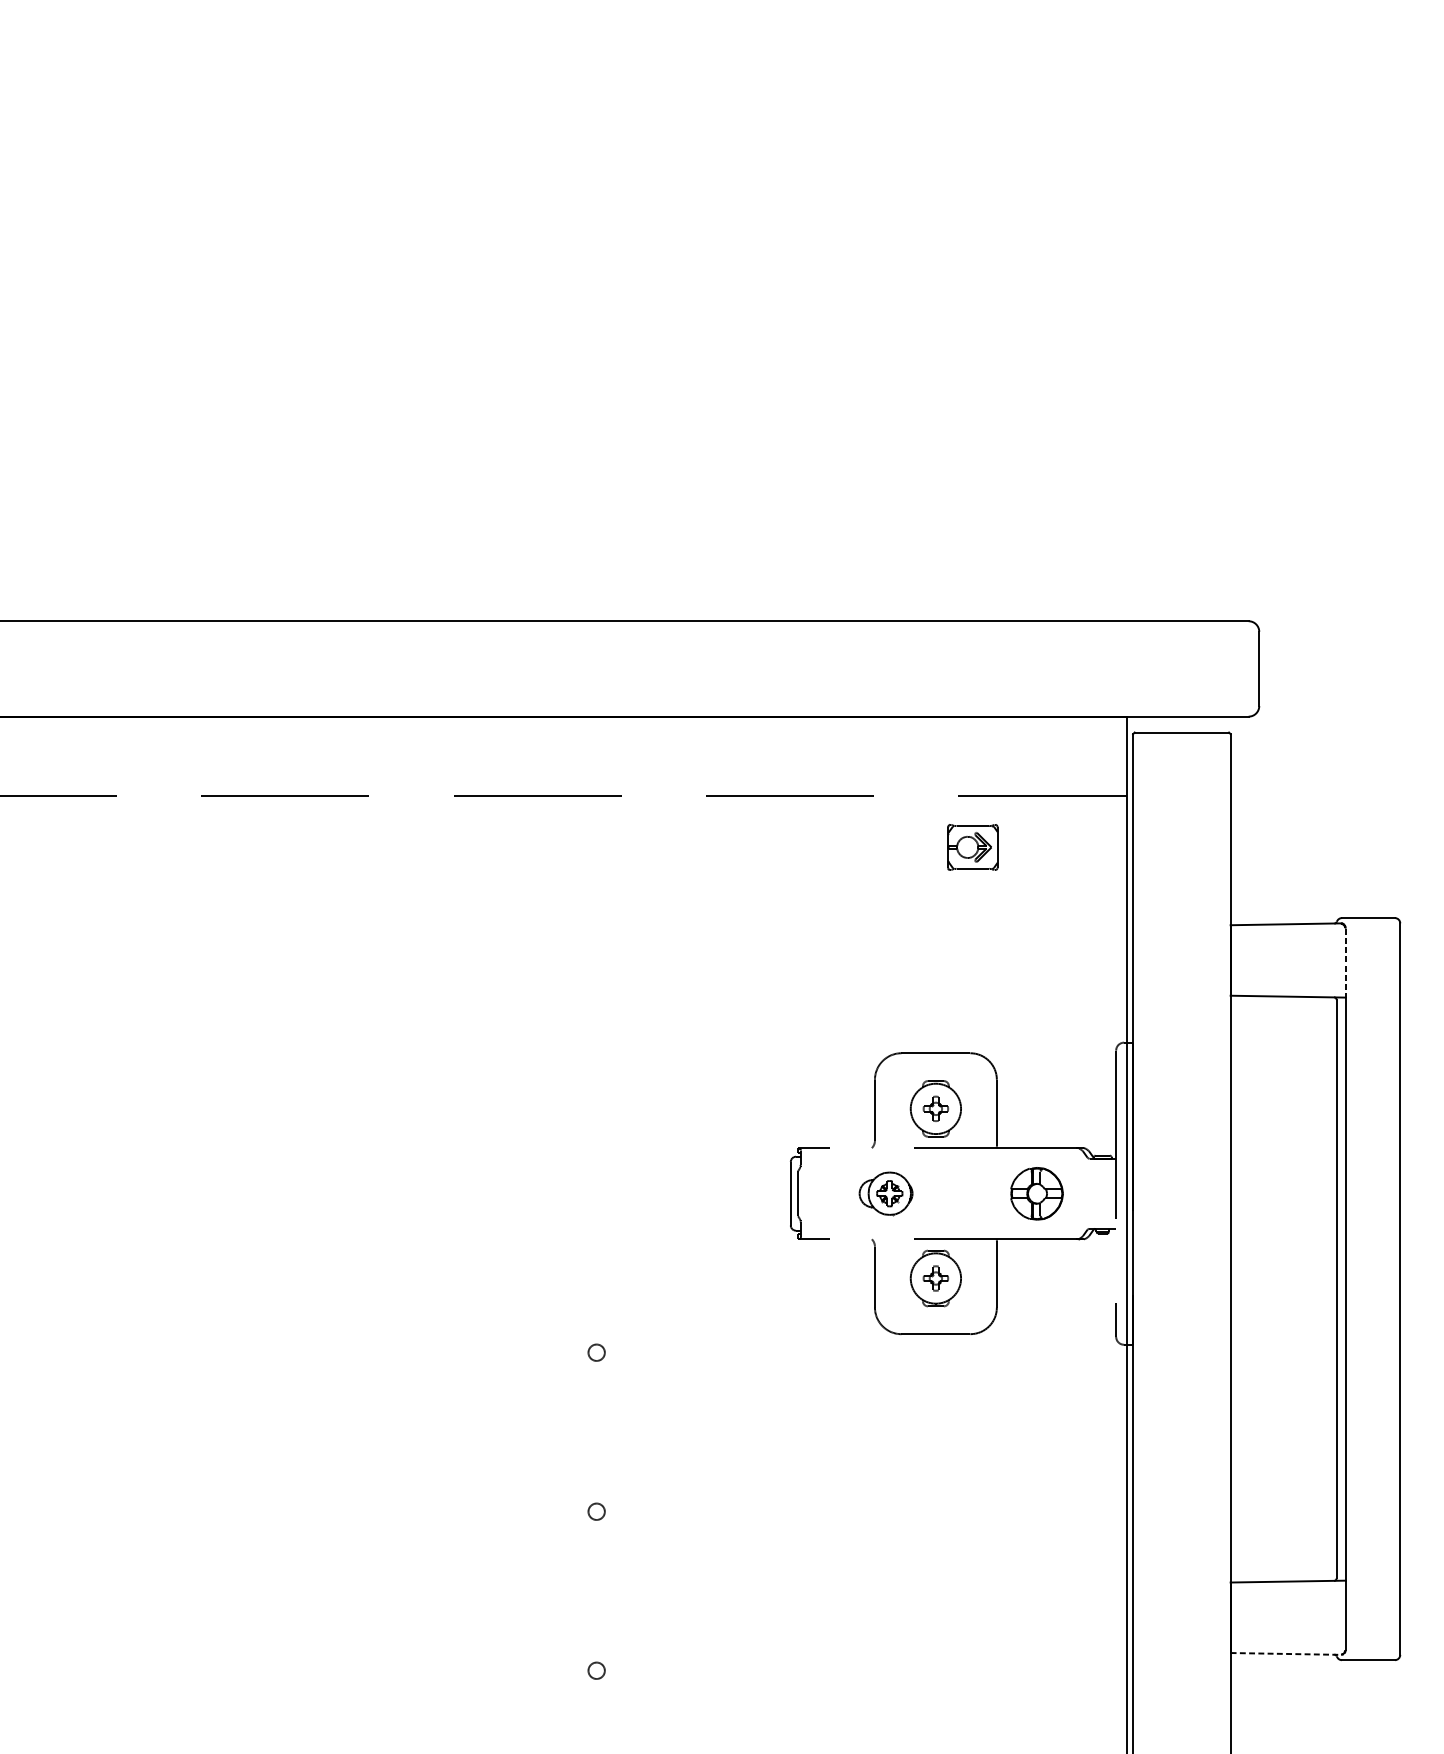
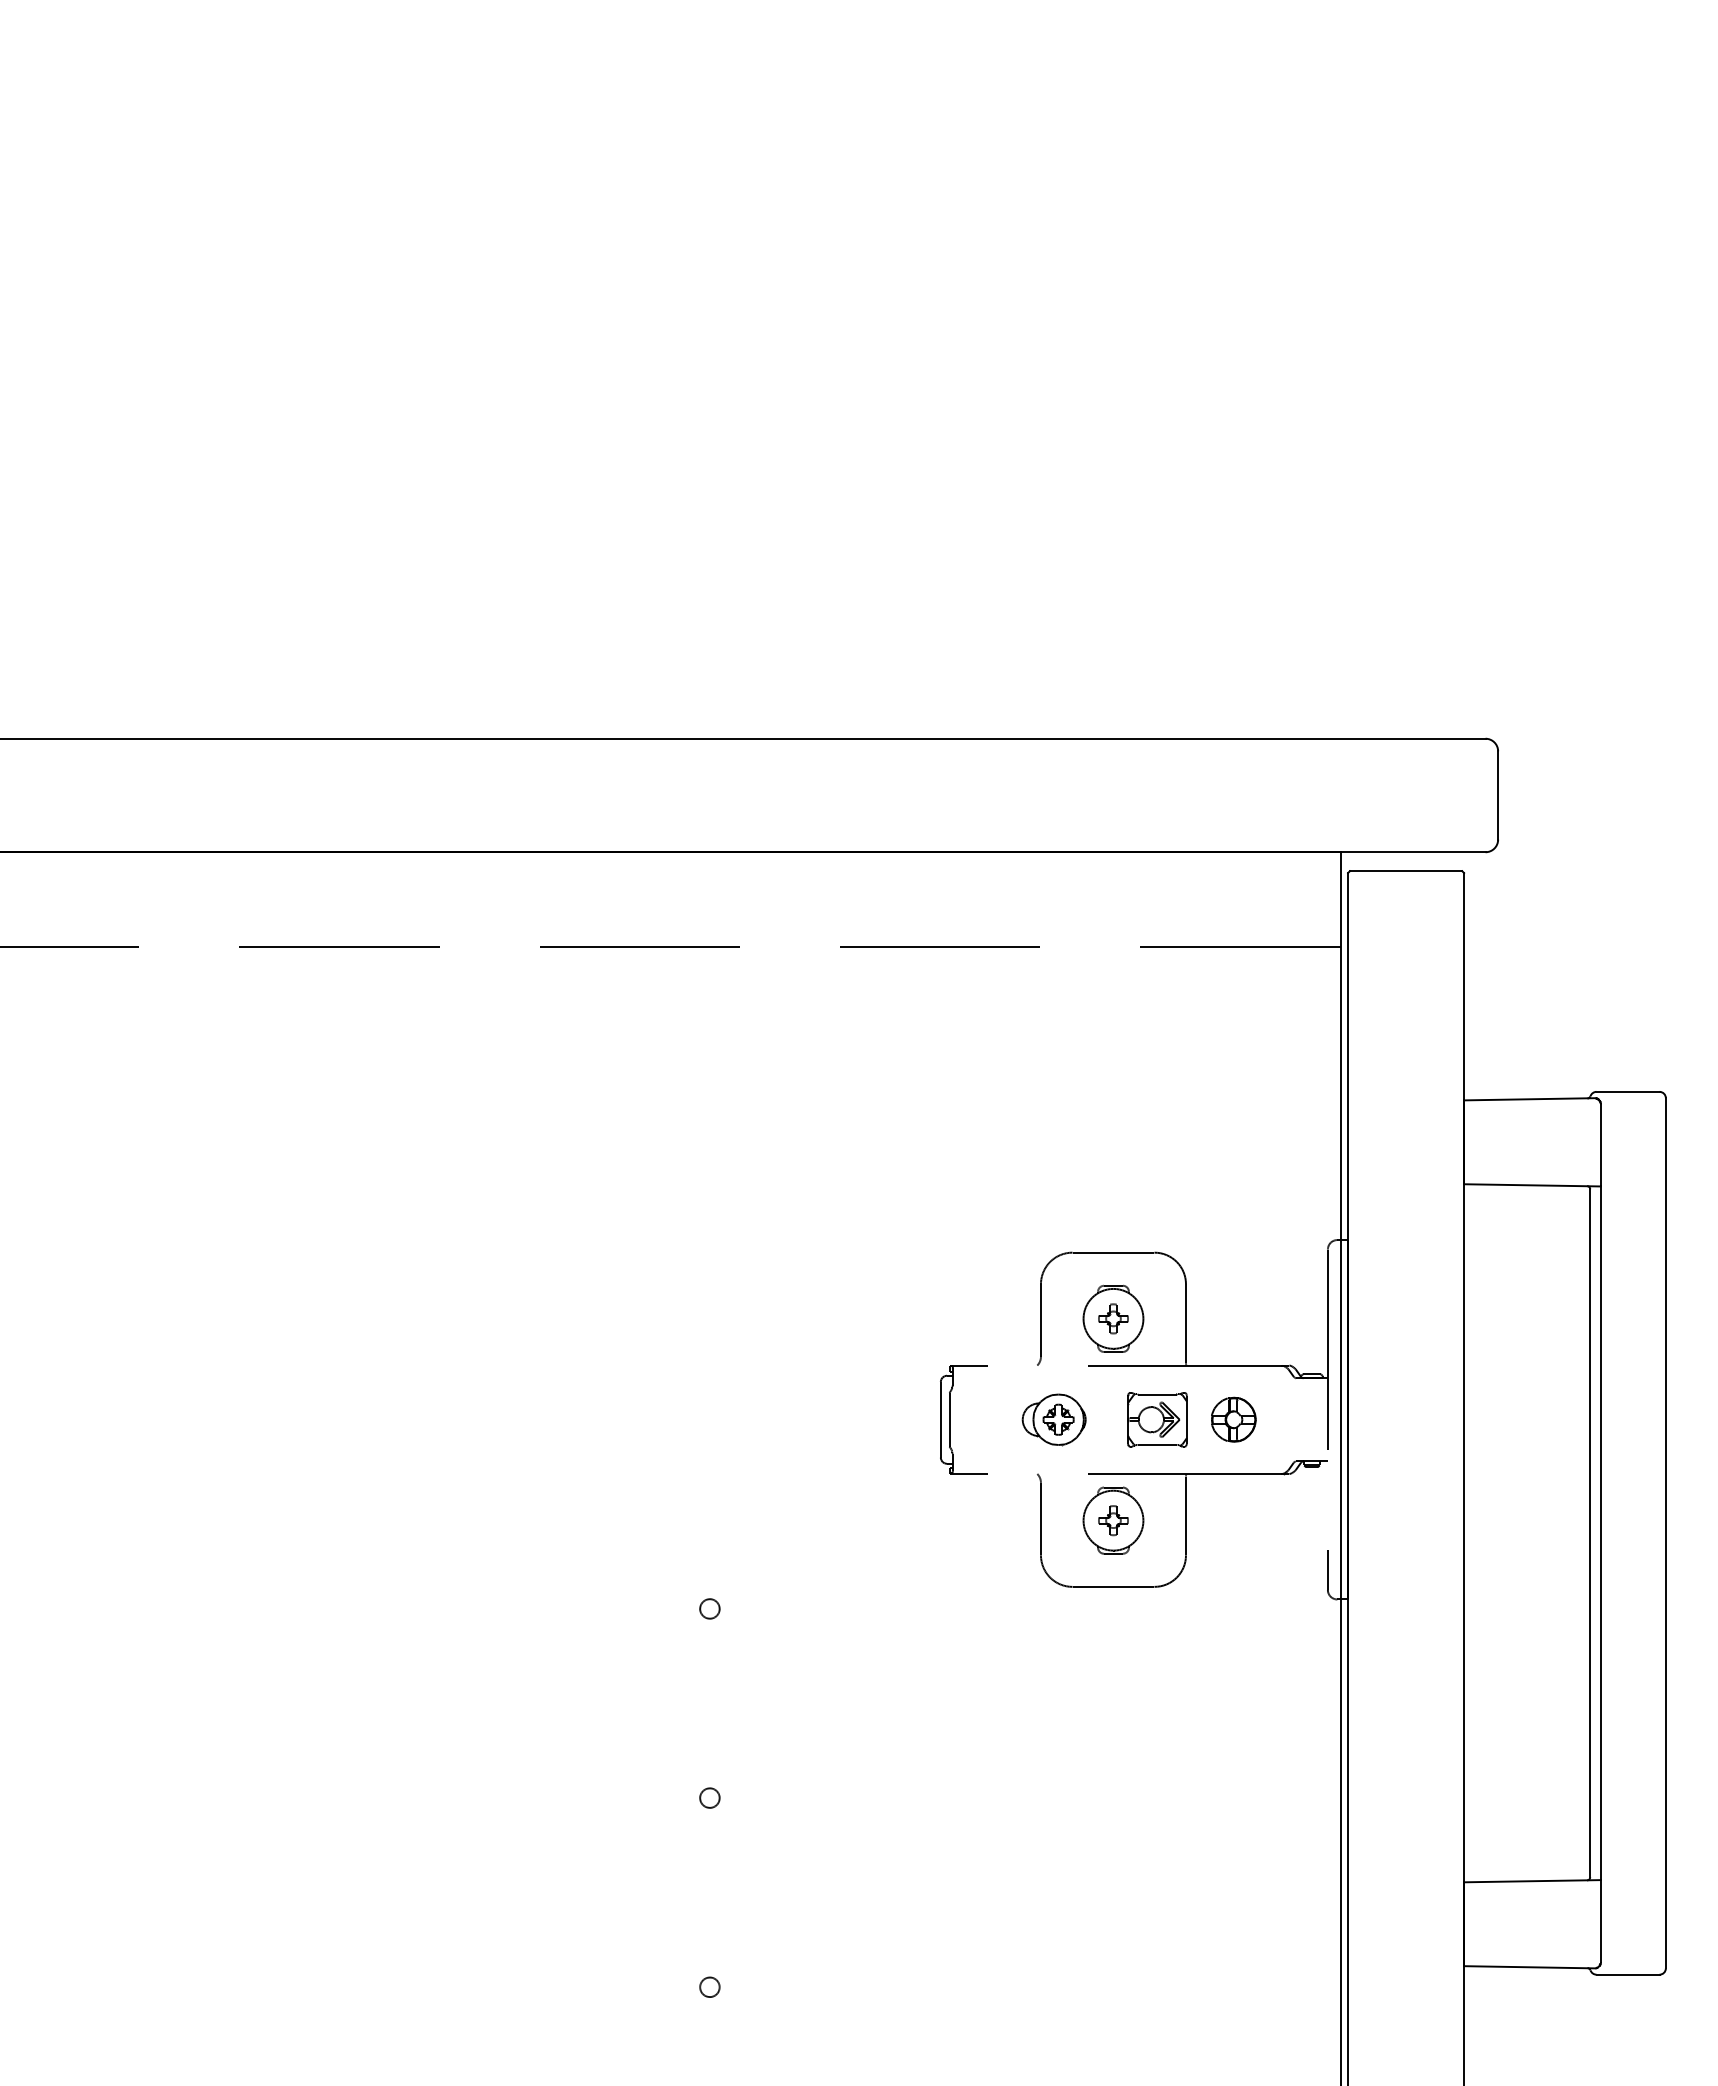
part: (972, 847) -> (1157, 1419), moved
line: (1345, 963) -> (1600, 1145), dashed -> solid
part: (1036, 1193) -> (1233, 1419), size x0.71
line: (1285, 1654) -> (1529, 1967), dashed -> solid

